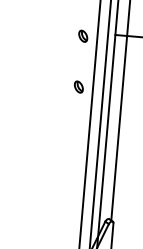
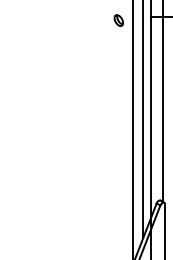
part: (78, 86) -> (118, 71), removed

